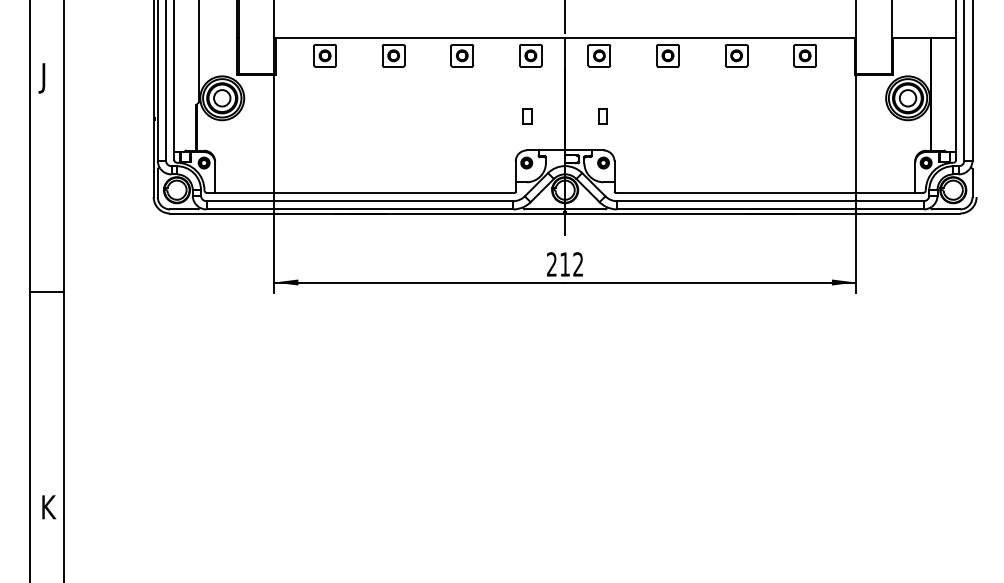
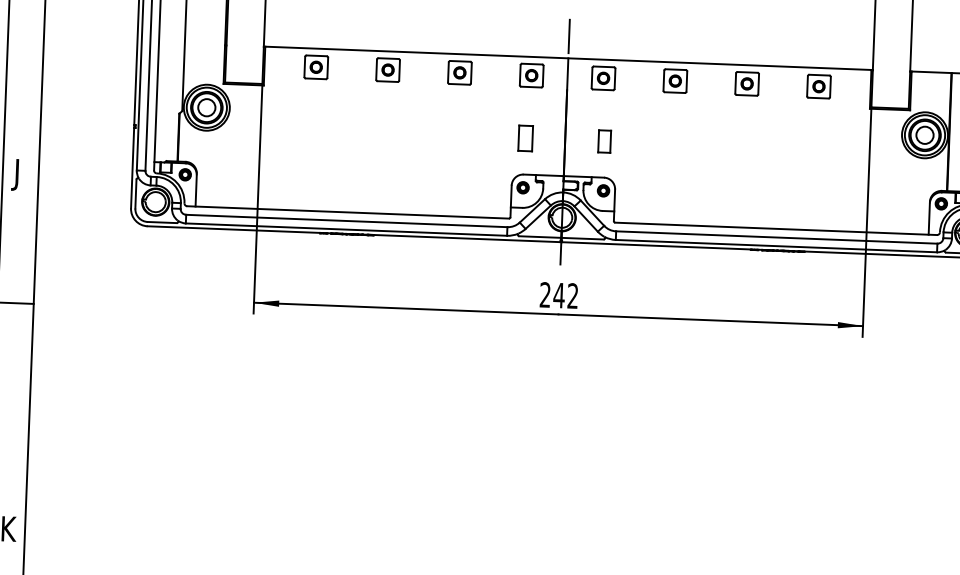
text: (41, 78) -> (14, 175), moved
part: (527, 116) -> (525, 139), size x1.6
part: (602, 116) -> (604, 142), size x1.4
text: (564, 264) -> (558, 295), 212 -> 242

